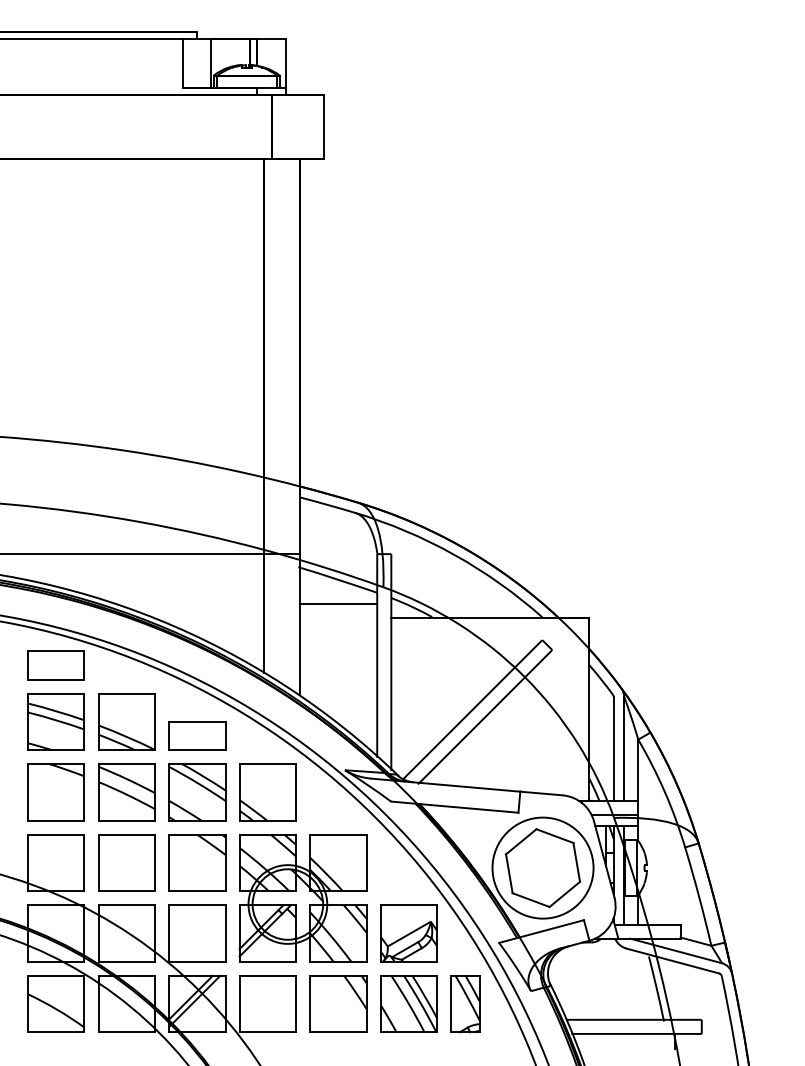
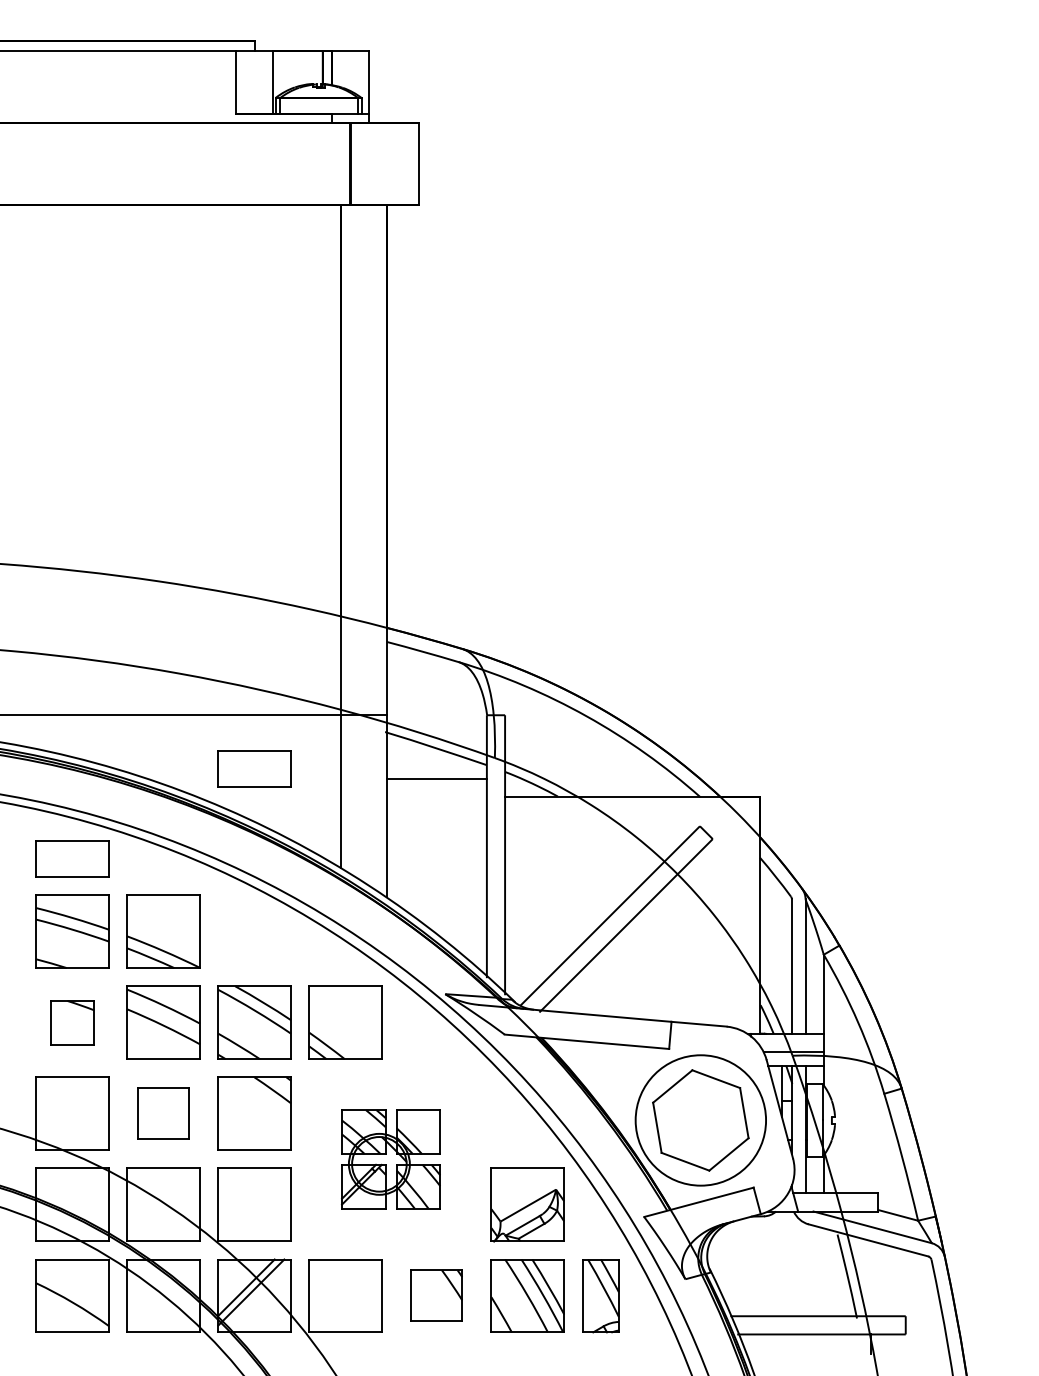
part: (197, 735) -> (254, 768), moved
part: (55, 792) -> (71, 1022), size x0.6
part: (126, 862) -> (163, 1113), size x0.7
part: (302, 898) -> (390, 1159), size x0.6
part: (338, 1003) -> (436, 1295), size x0.7

